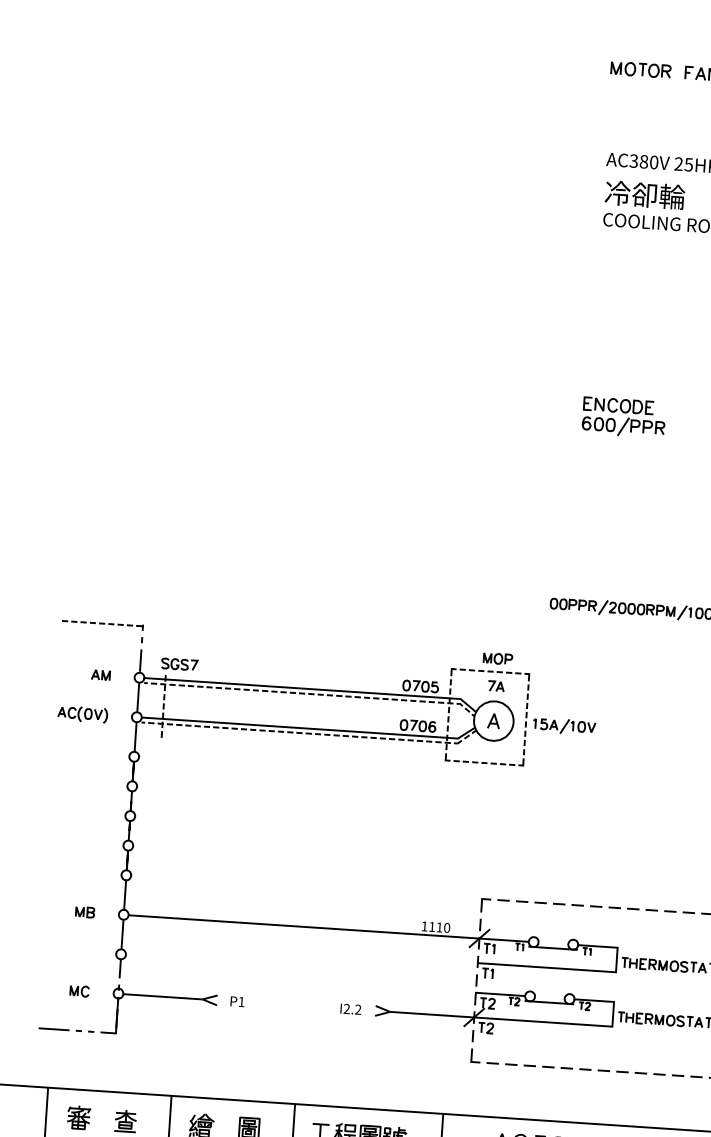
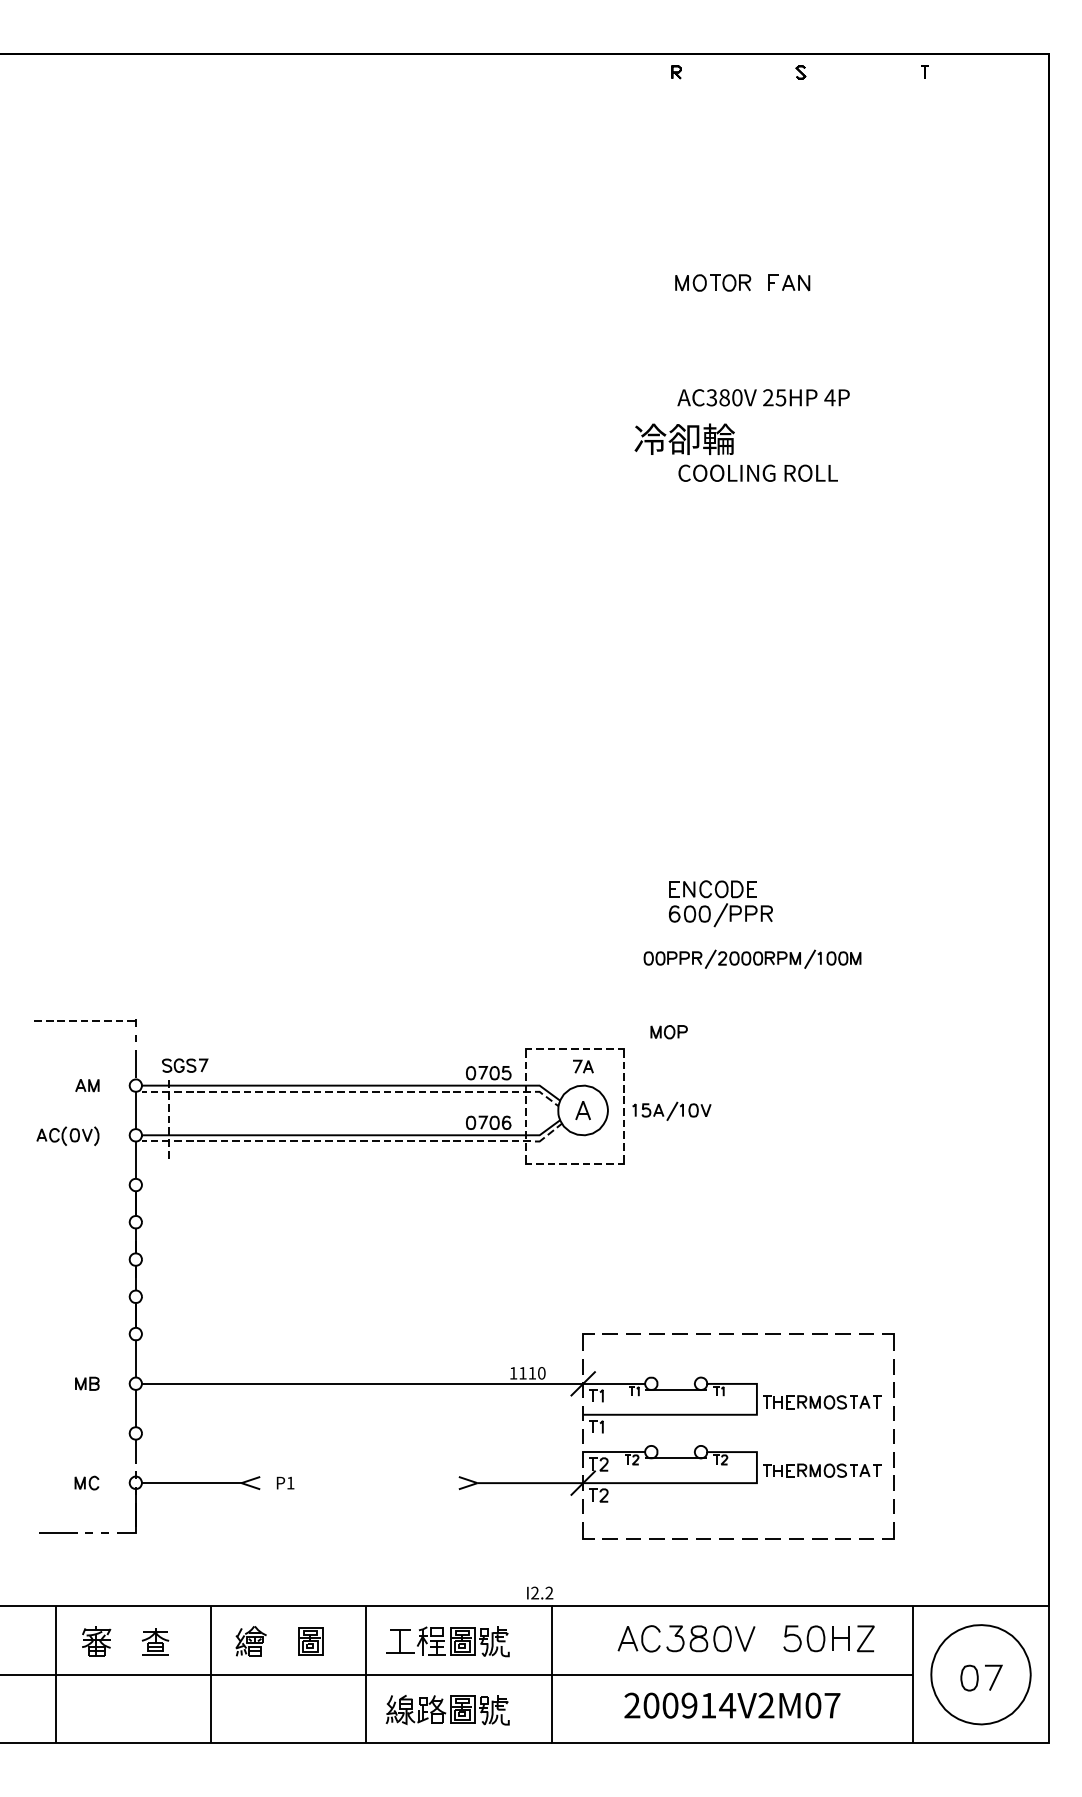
text: (644, 194) -> (684, 438), moved
part: (623, 417) -> (720, 903), moved
part: (497, 659) -> (668, 1032), moved
text: (351, 1008) -> (540, 1592), moved

